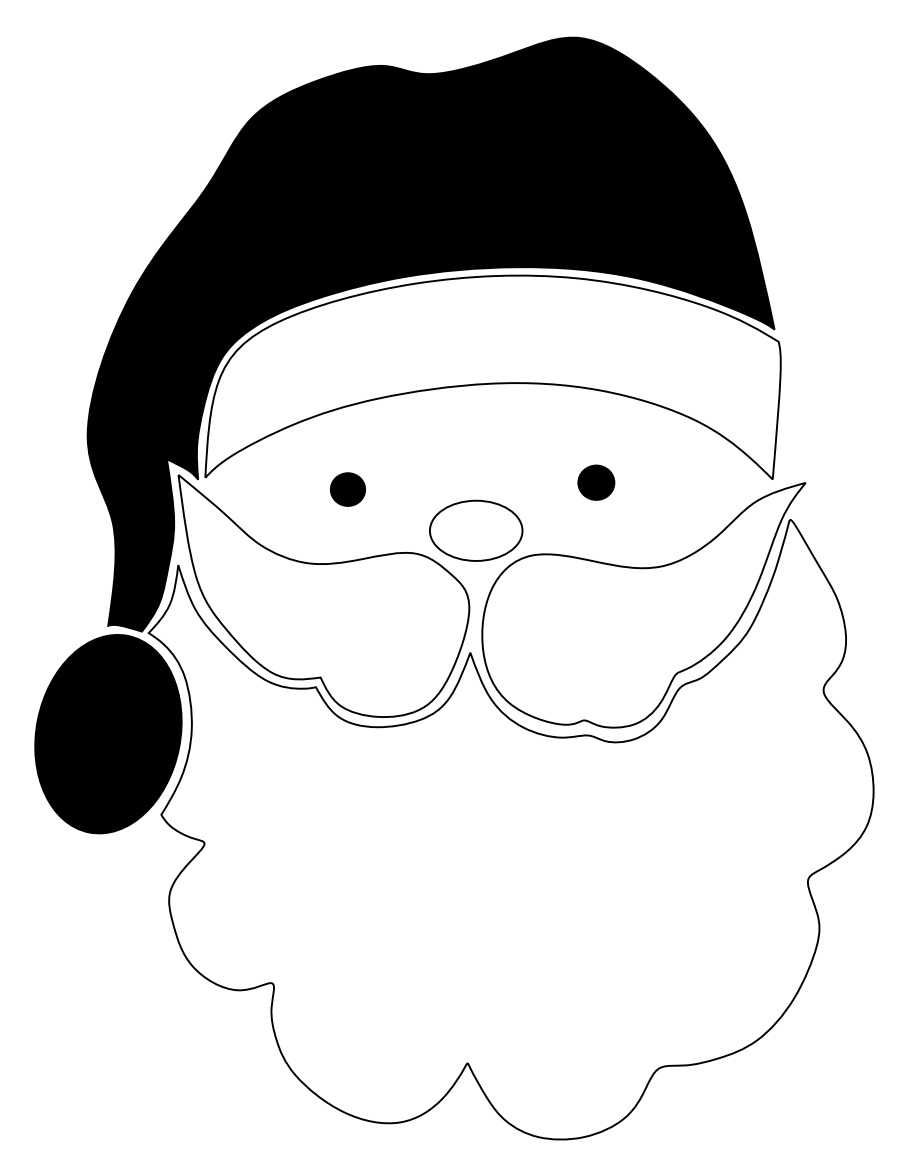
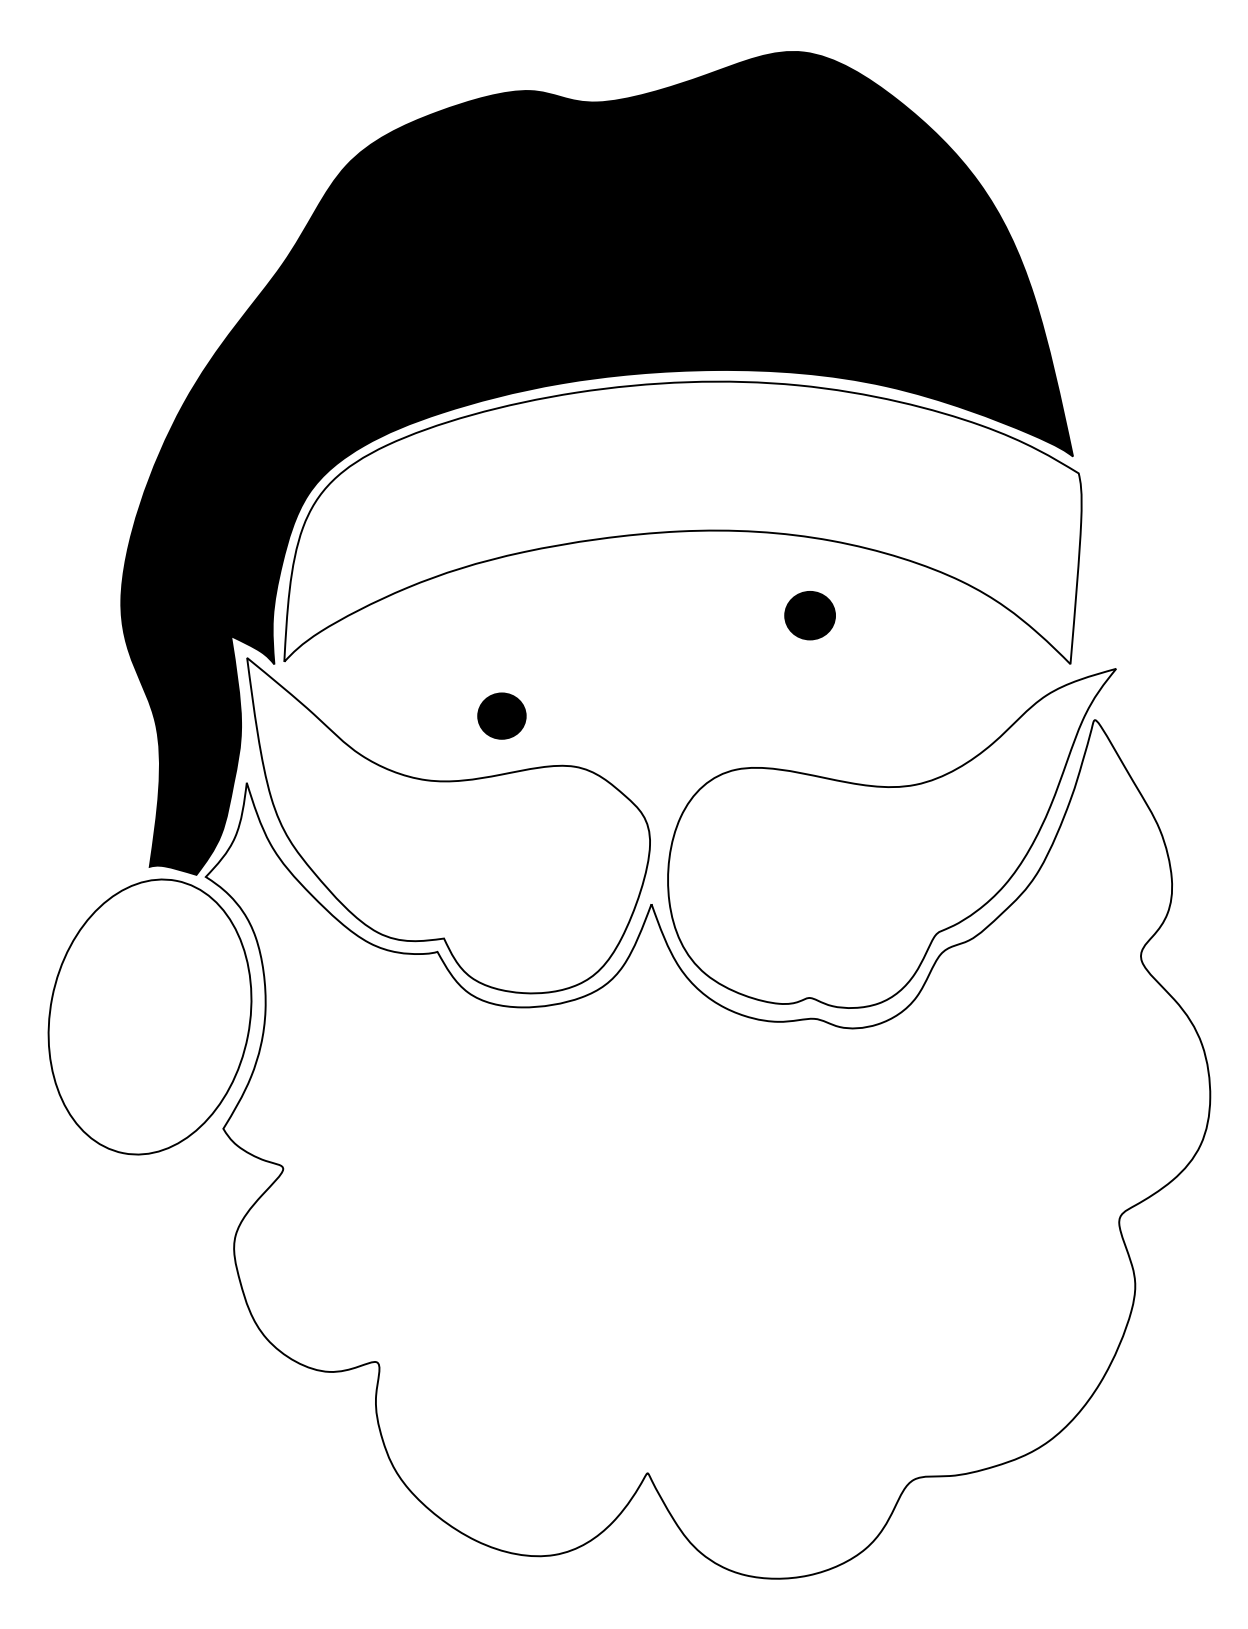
part: (595, 482) -> (809, 615), moved
part: (347, 489) -> (501, 715), moved
part: (476, 530) -> (659, 734), removed
fill: (108, 733) -> (149, 1016), removed

